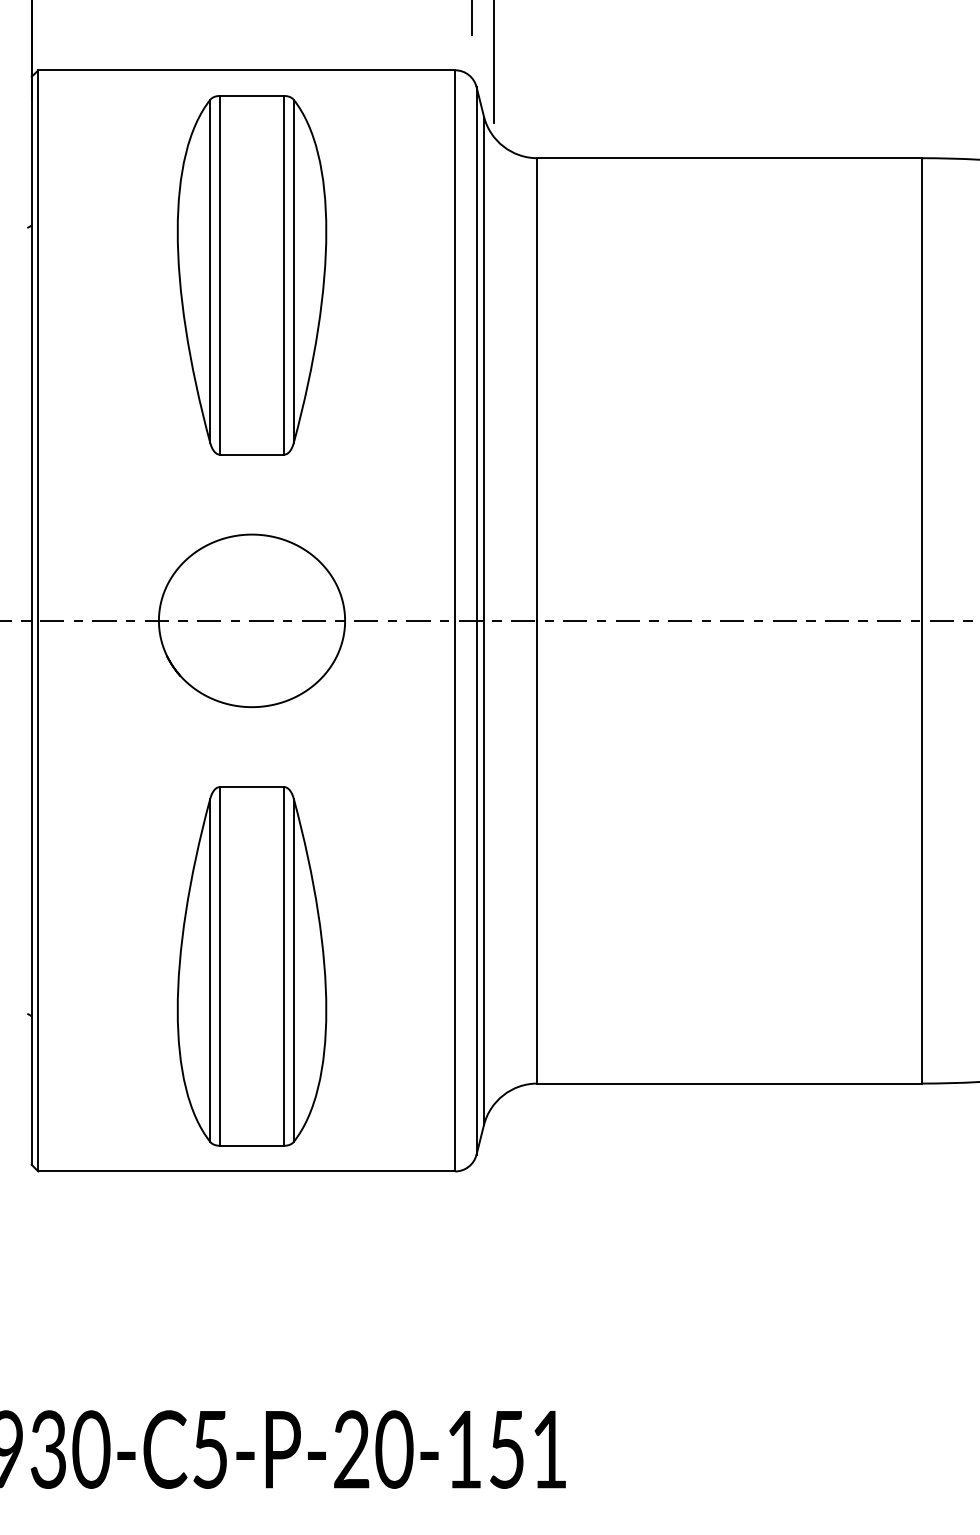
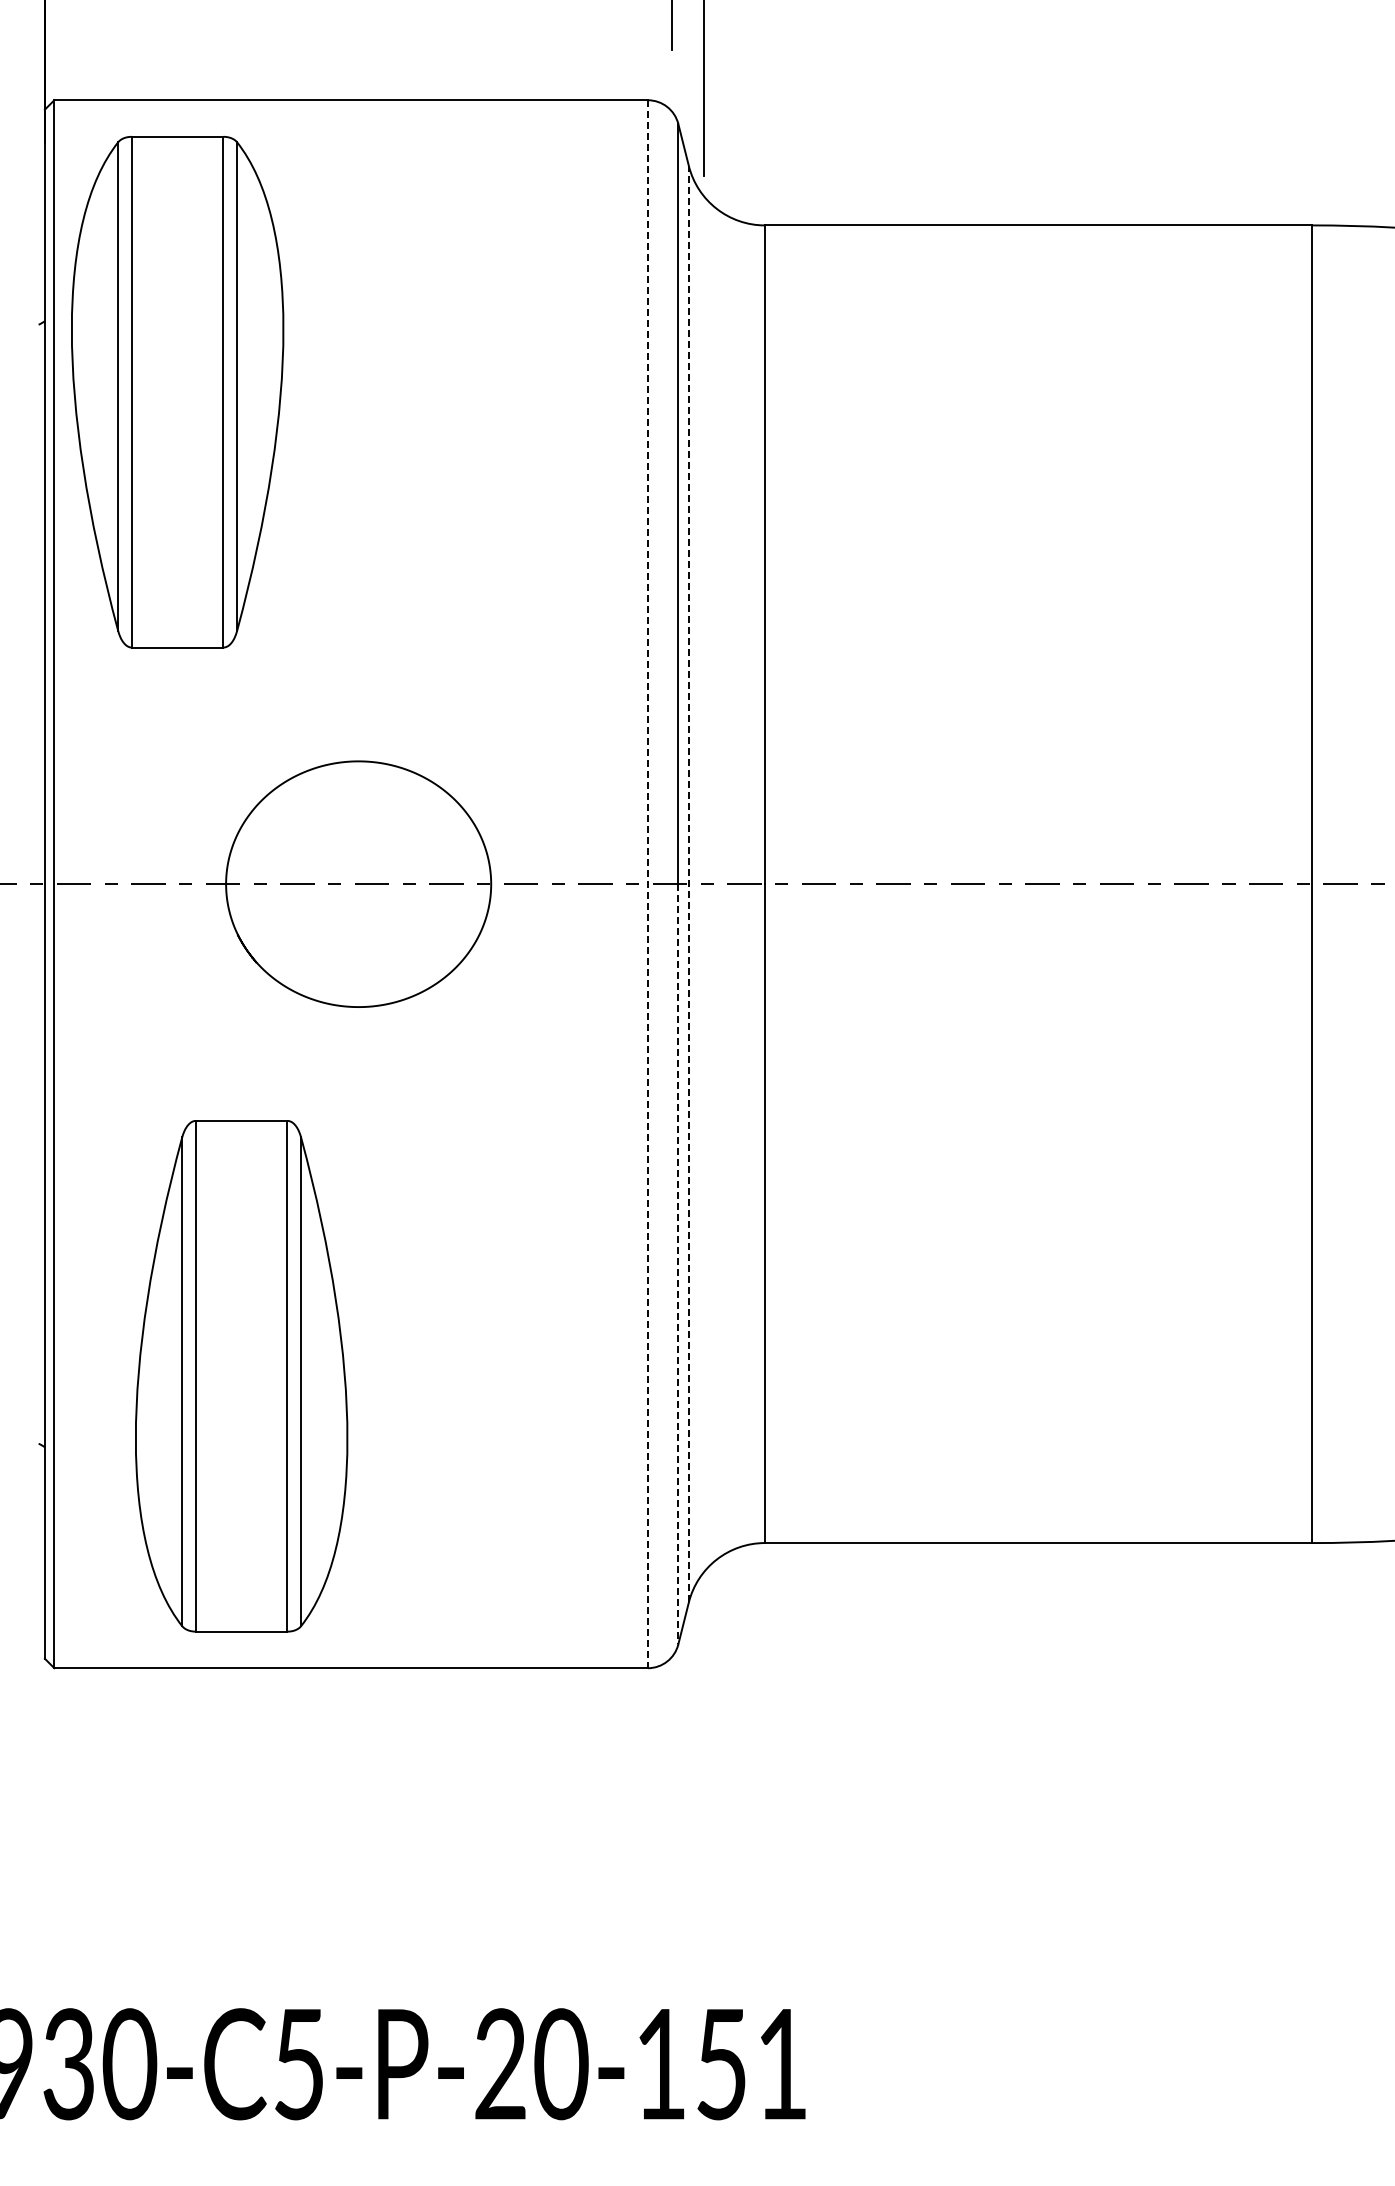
part: (251, 275) -> (177, 392), moved
line: (483, 620) -> (688, 883), solid -> dashed
line: (454, 621) -> (647, 884), solid -> dashed
line: (476, 887) -> (678, 1264), solid -> dashed
part: (251, 966) -> (241, 1376), moved

